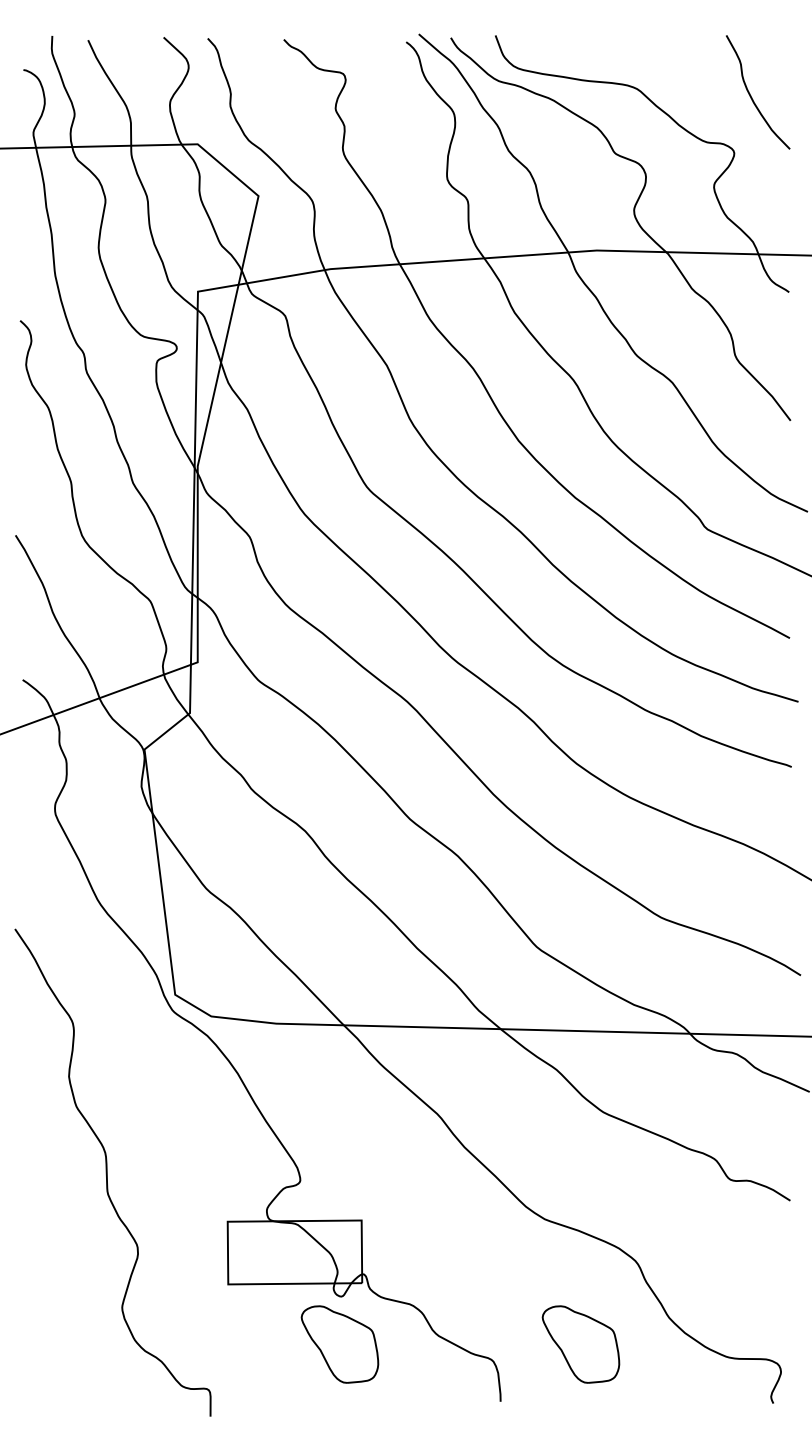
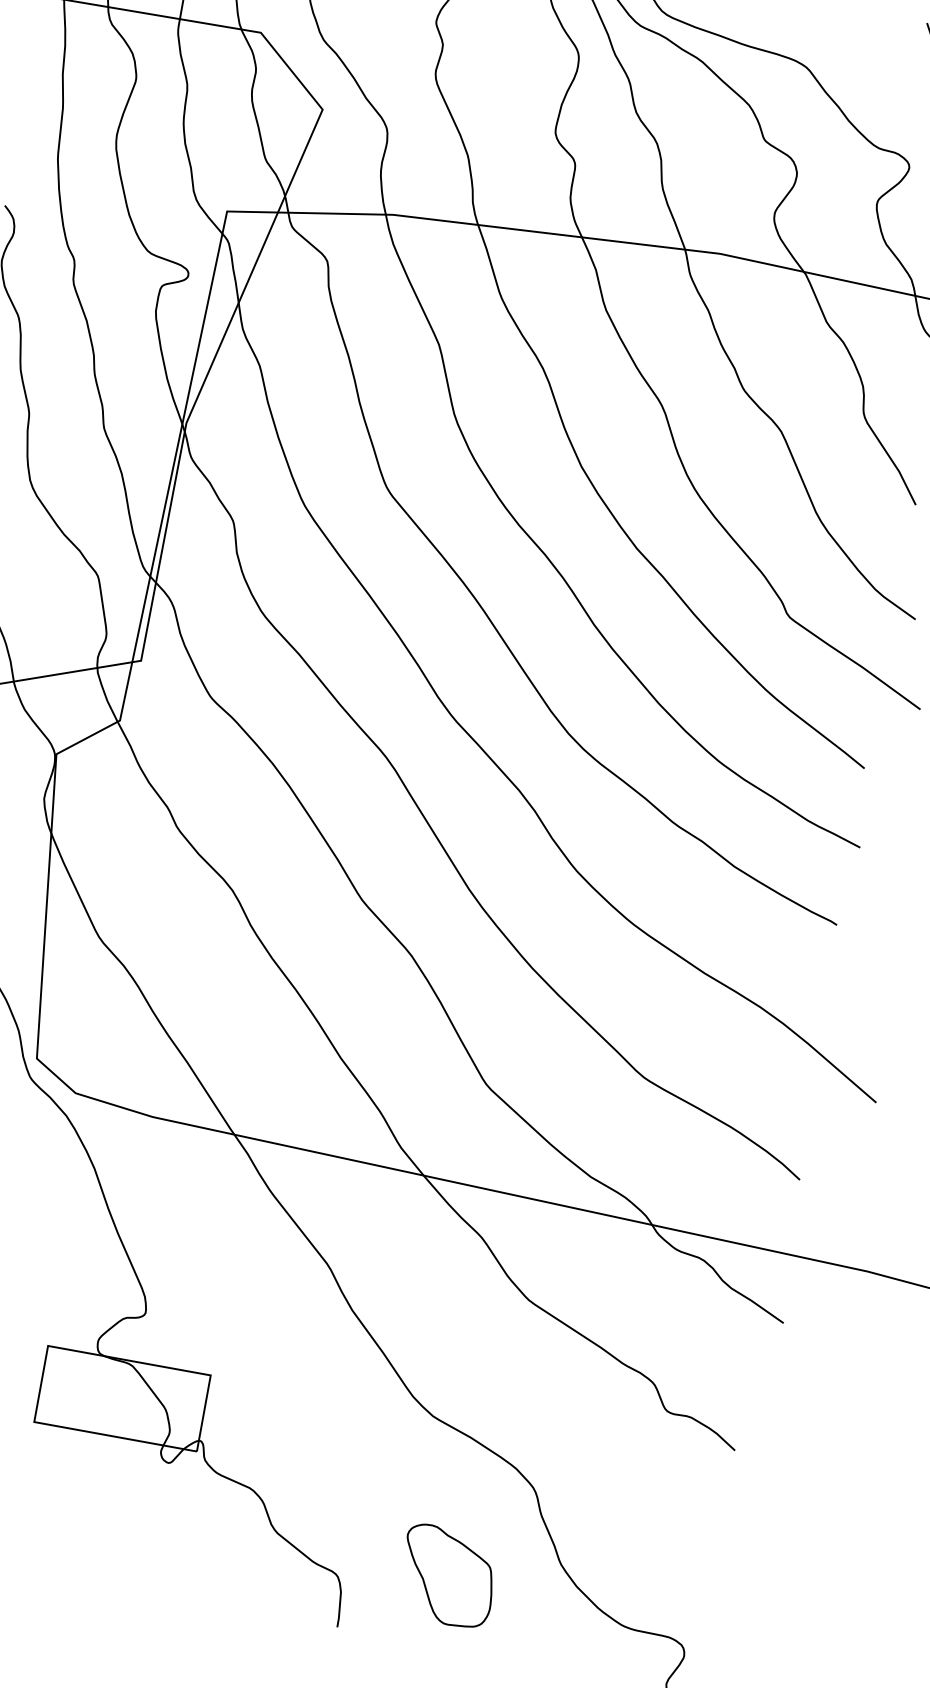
part: (339, 1344) -> (155, 1520), removed

